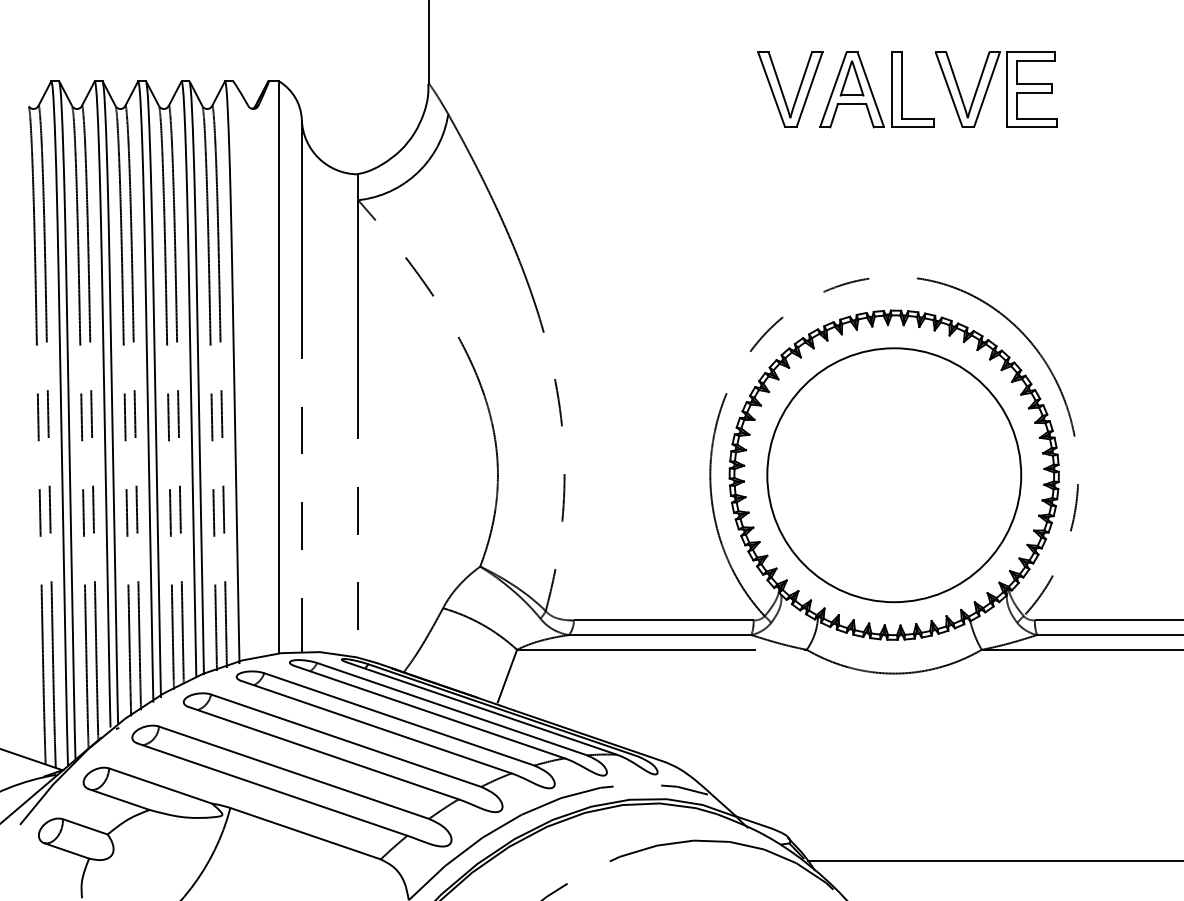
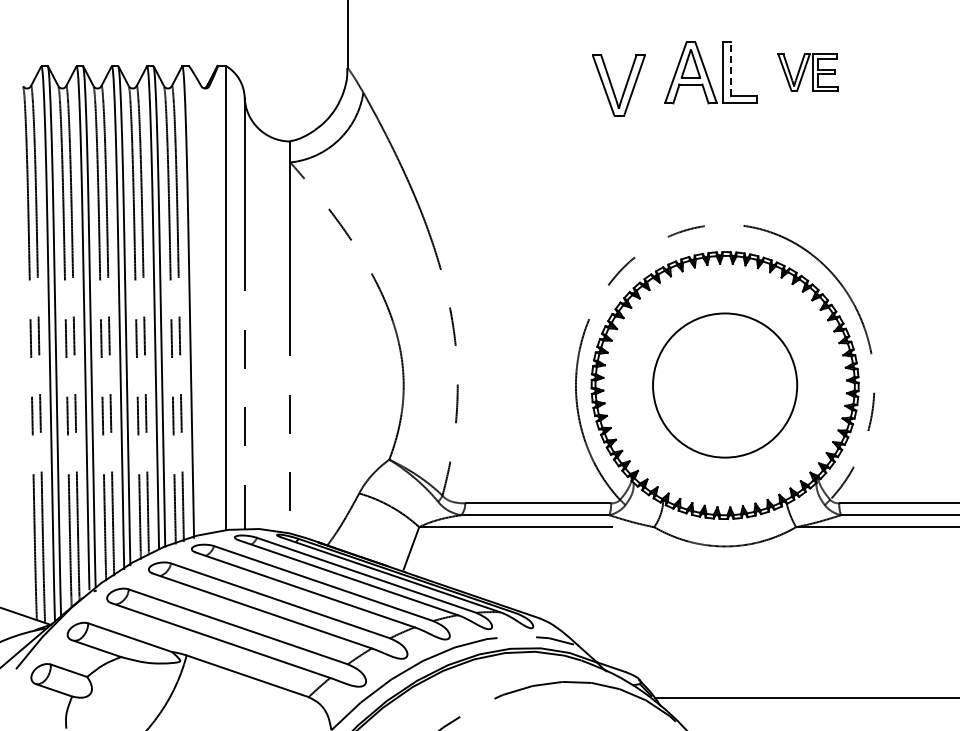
line: (902, 85) -> (731, 69), solid -> dashed
part: (789, 89) -> (618, 85), moved
part: (995, 89) -> (807, 72), size x0.6
circle: (893, 475) -> (724, 385), size x0.7

